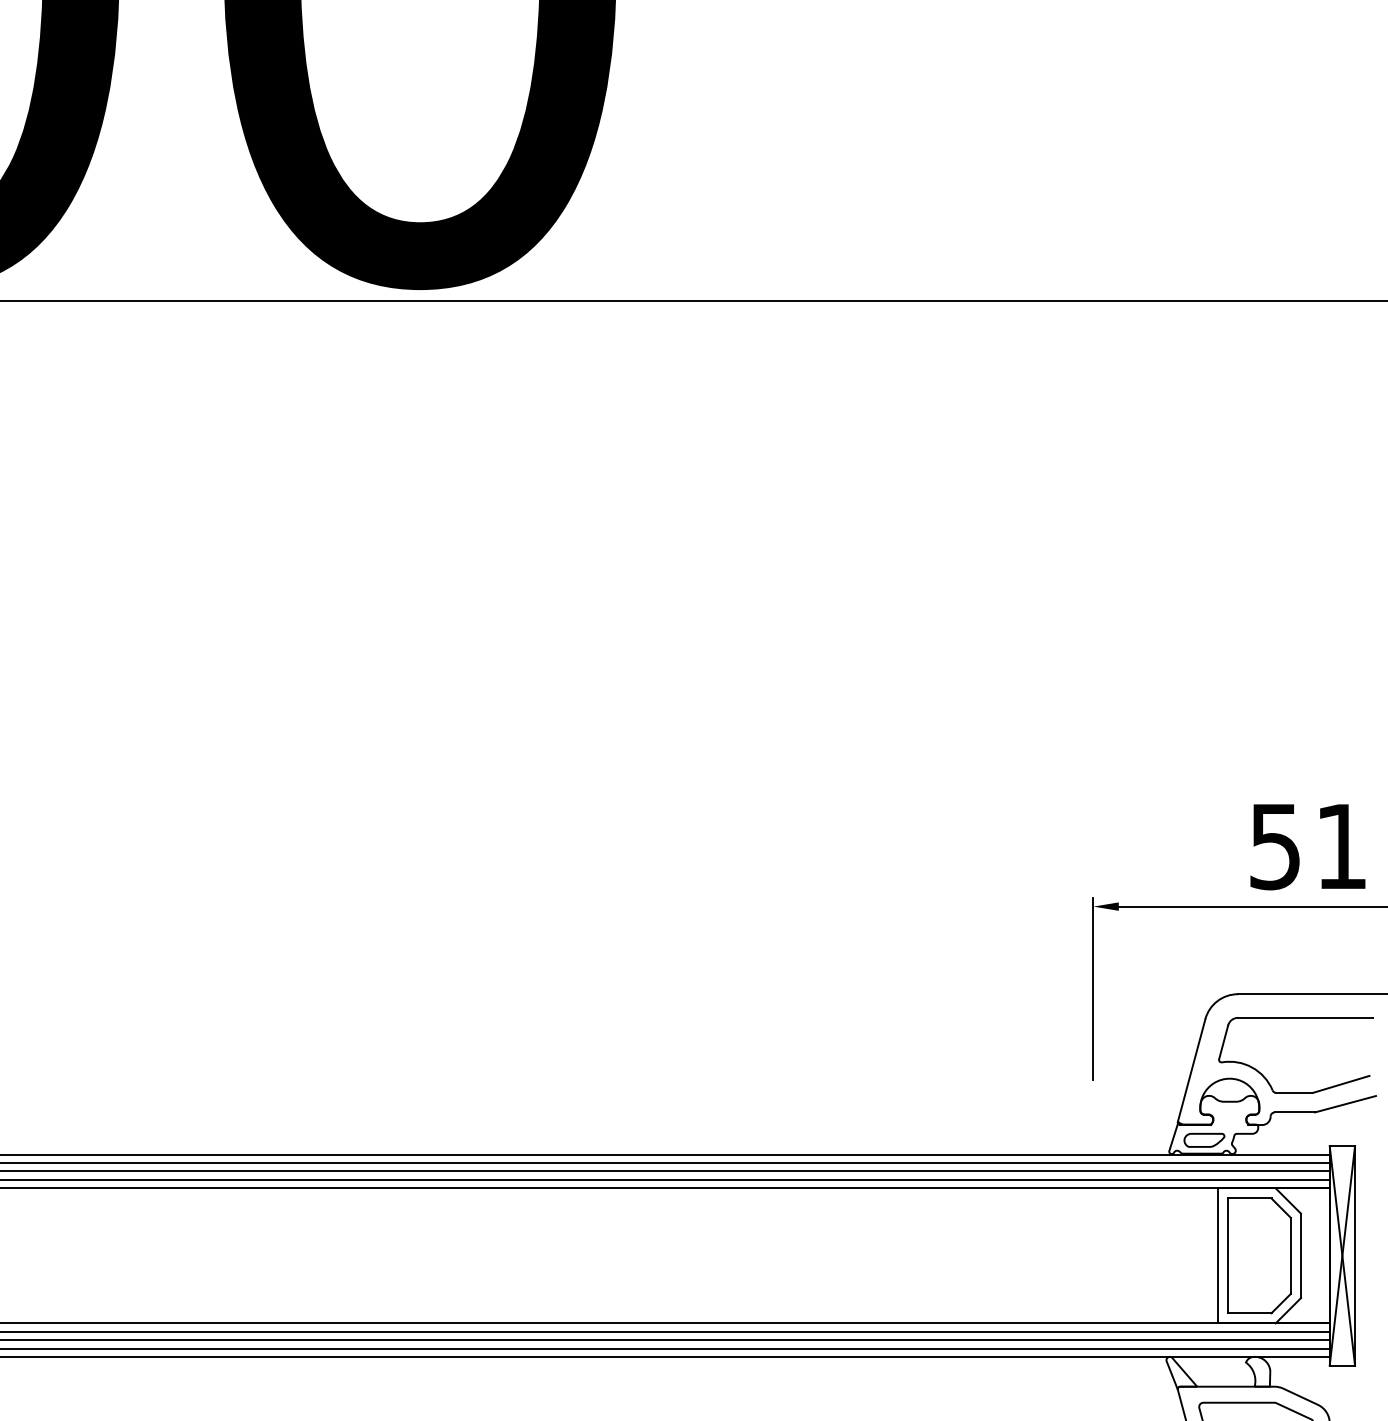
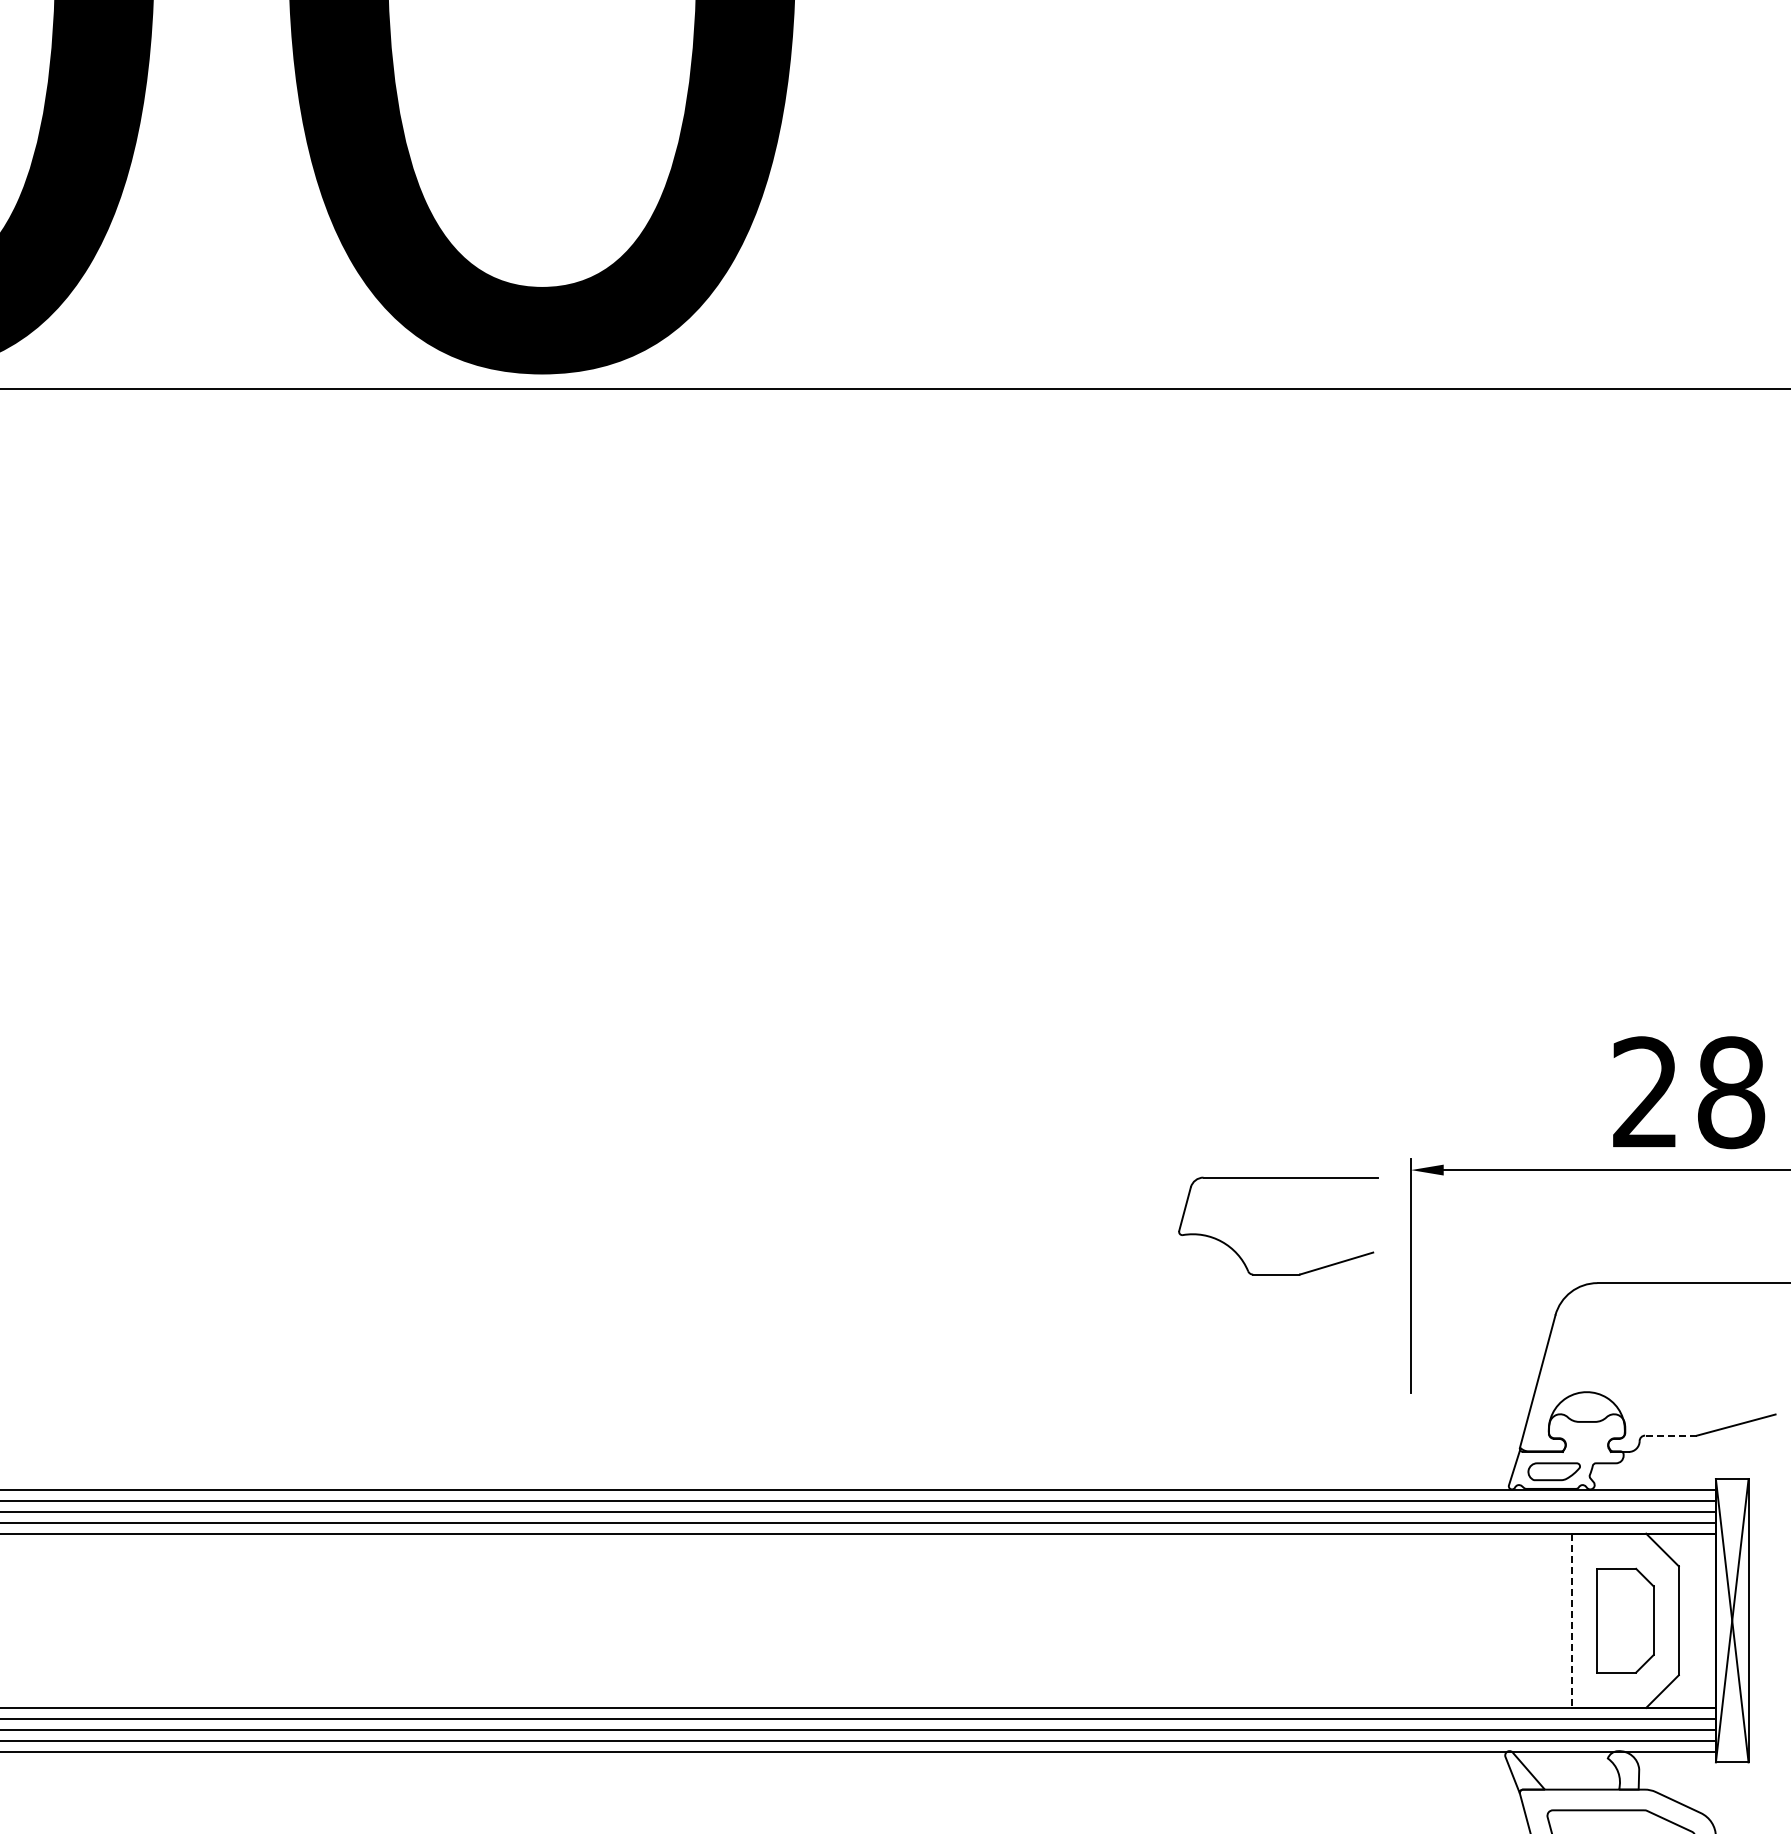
text: (1309, 846) -> (1689, 1092), 51 -> 28
part: (1296, 1018) -> (1278, 1178), moved
line: (1295, 1112) -> (1671, 1435), solid -> dashed
part: (1259, 1255) -> (1625, 1620), size x0.7
line: (1218, 1256) -> (1572, 1621), solid -> dashed

